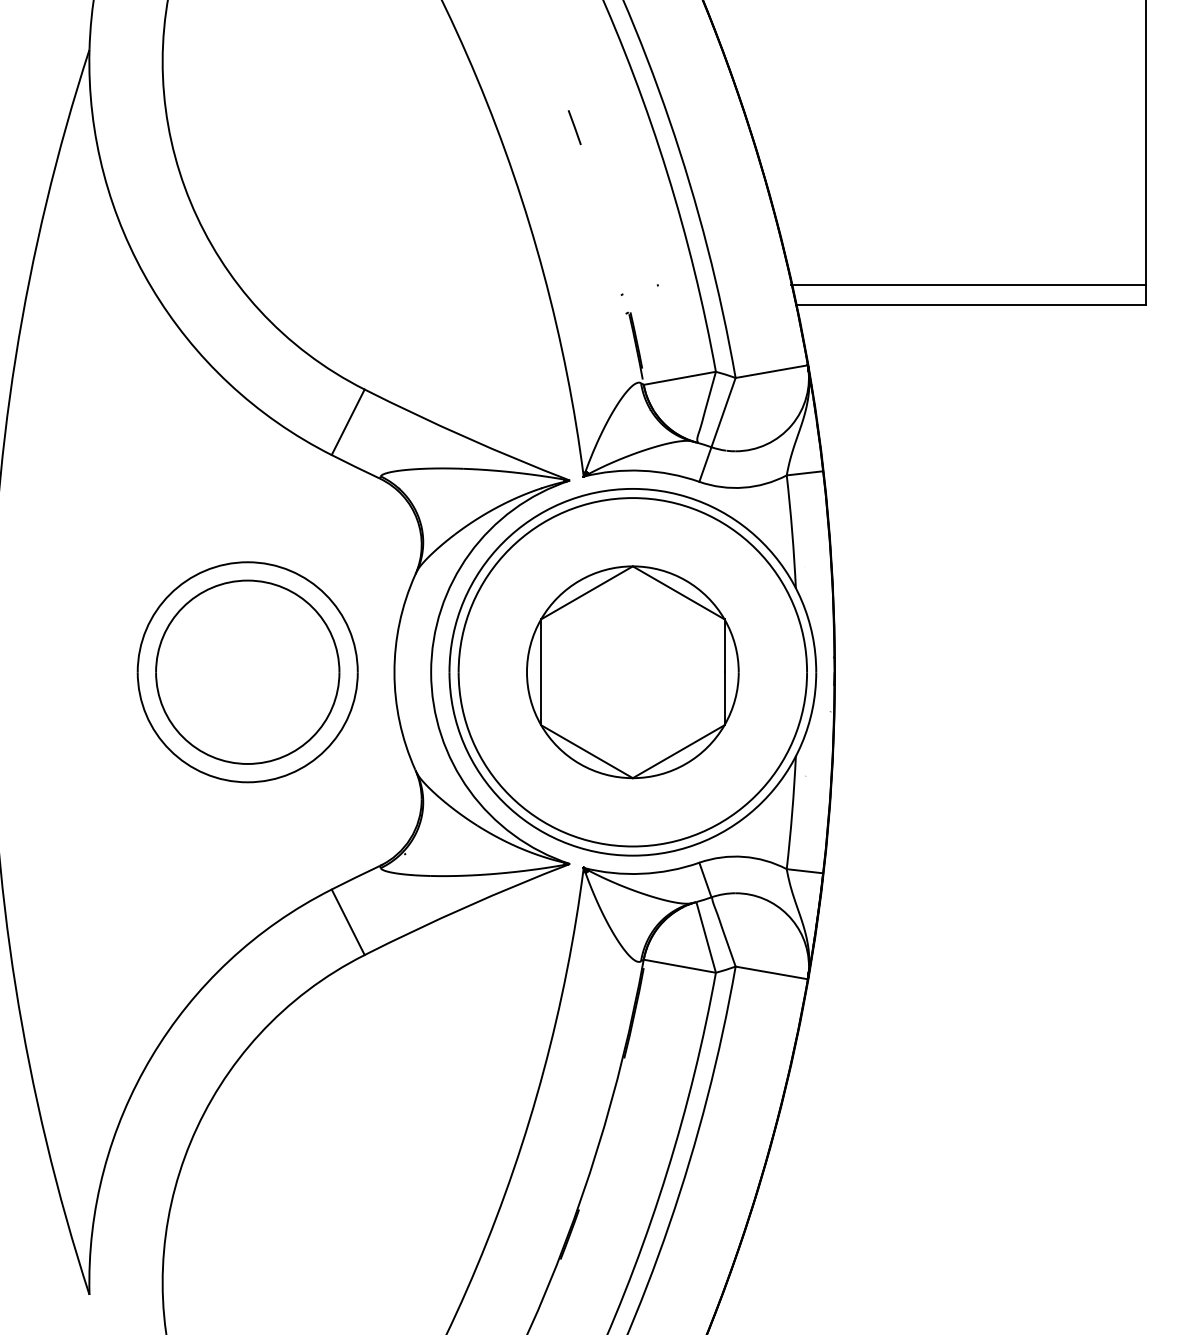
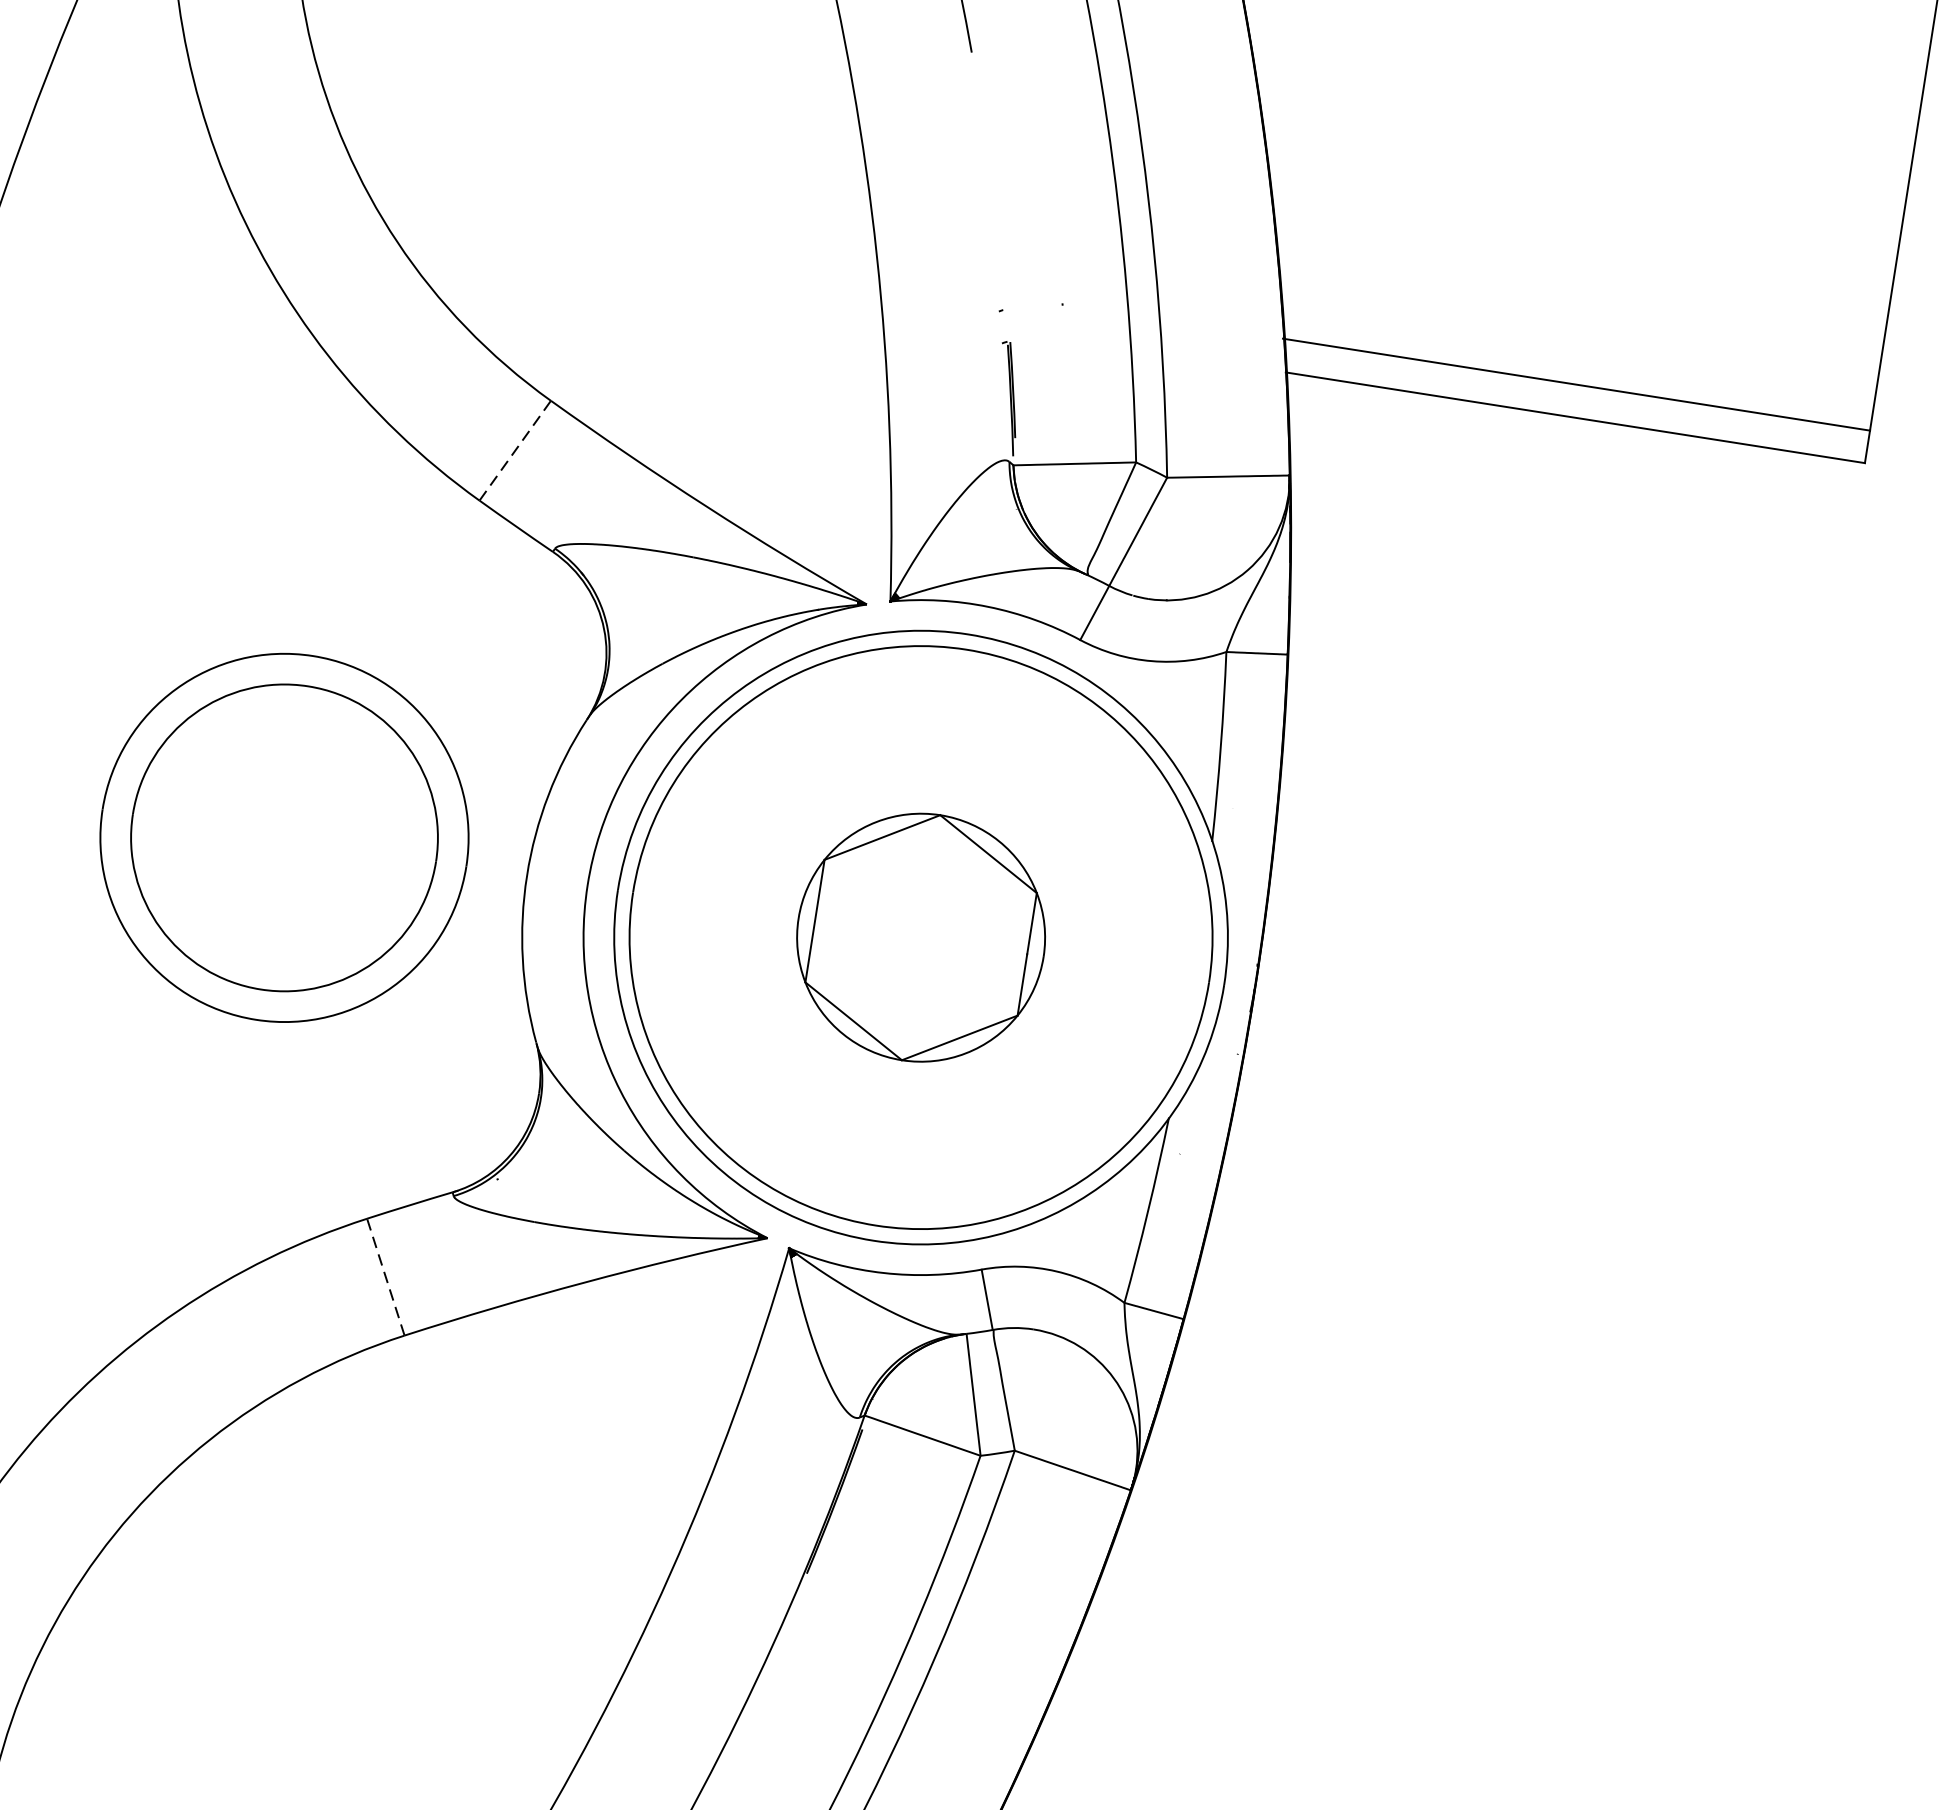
line: (348, 422) -> (515, 451), solid -> dashed
part: (632, 672) -> (920, 937), size x0.7
line: (348, 922) -> (386, 1277), solid -> dashed

